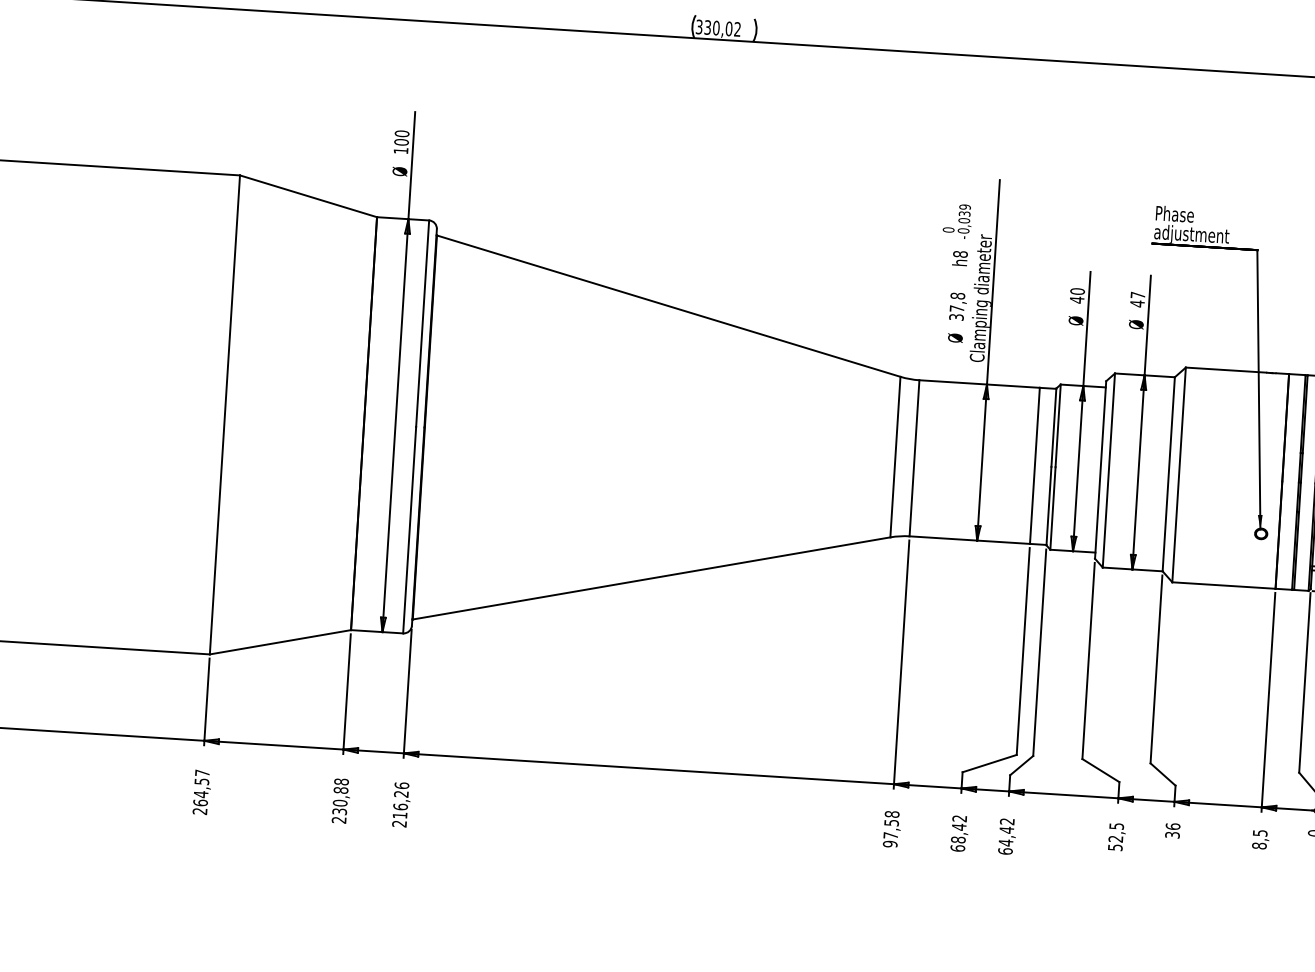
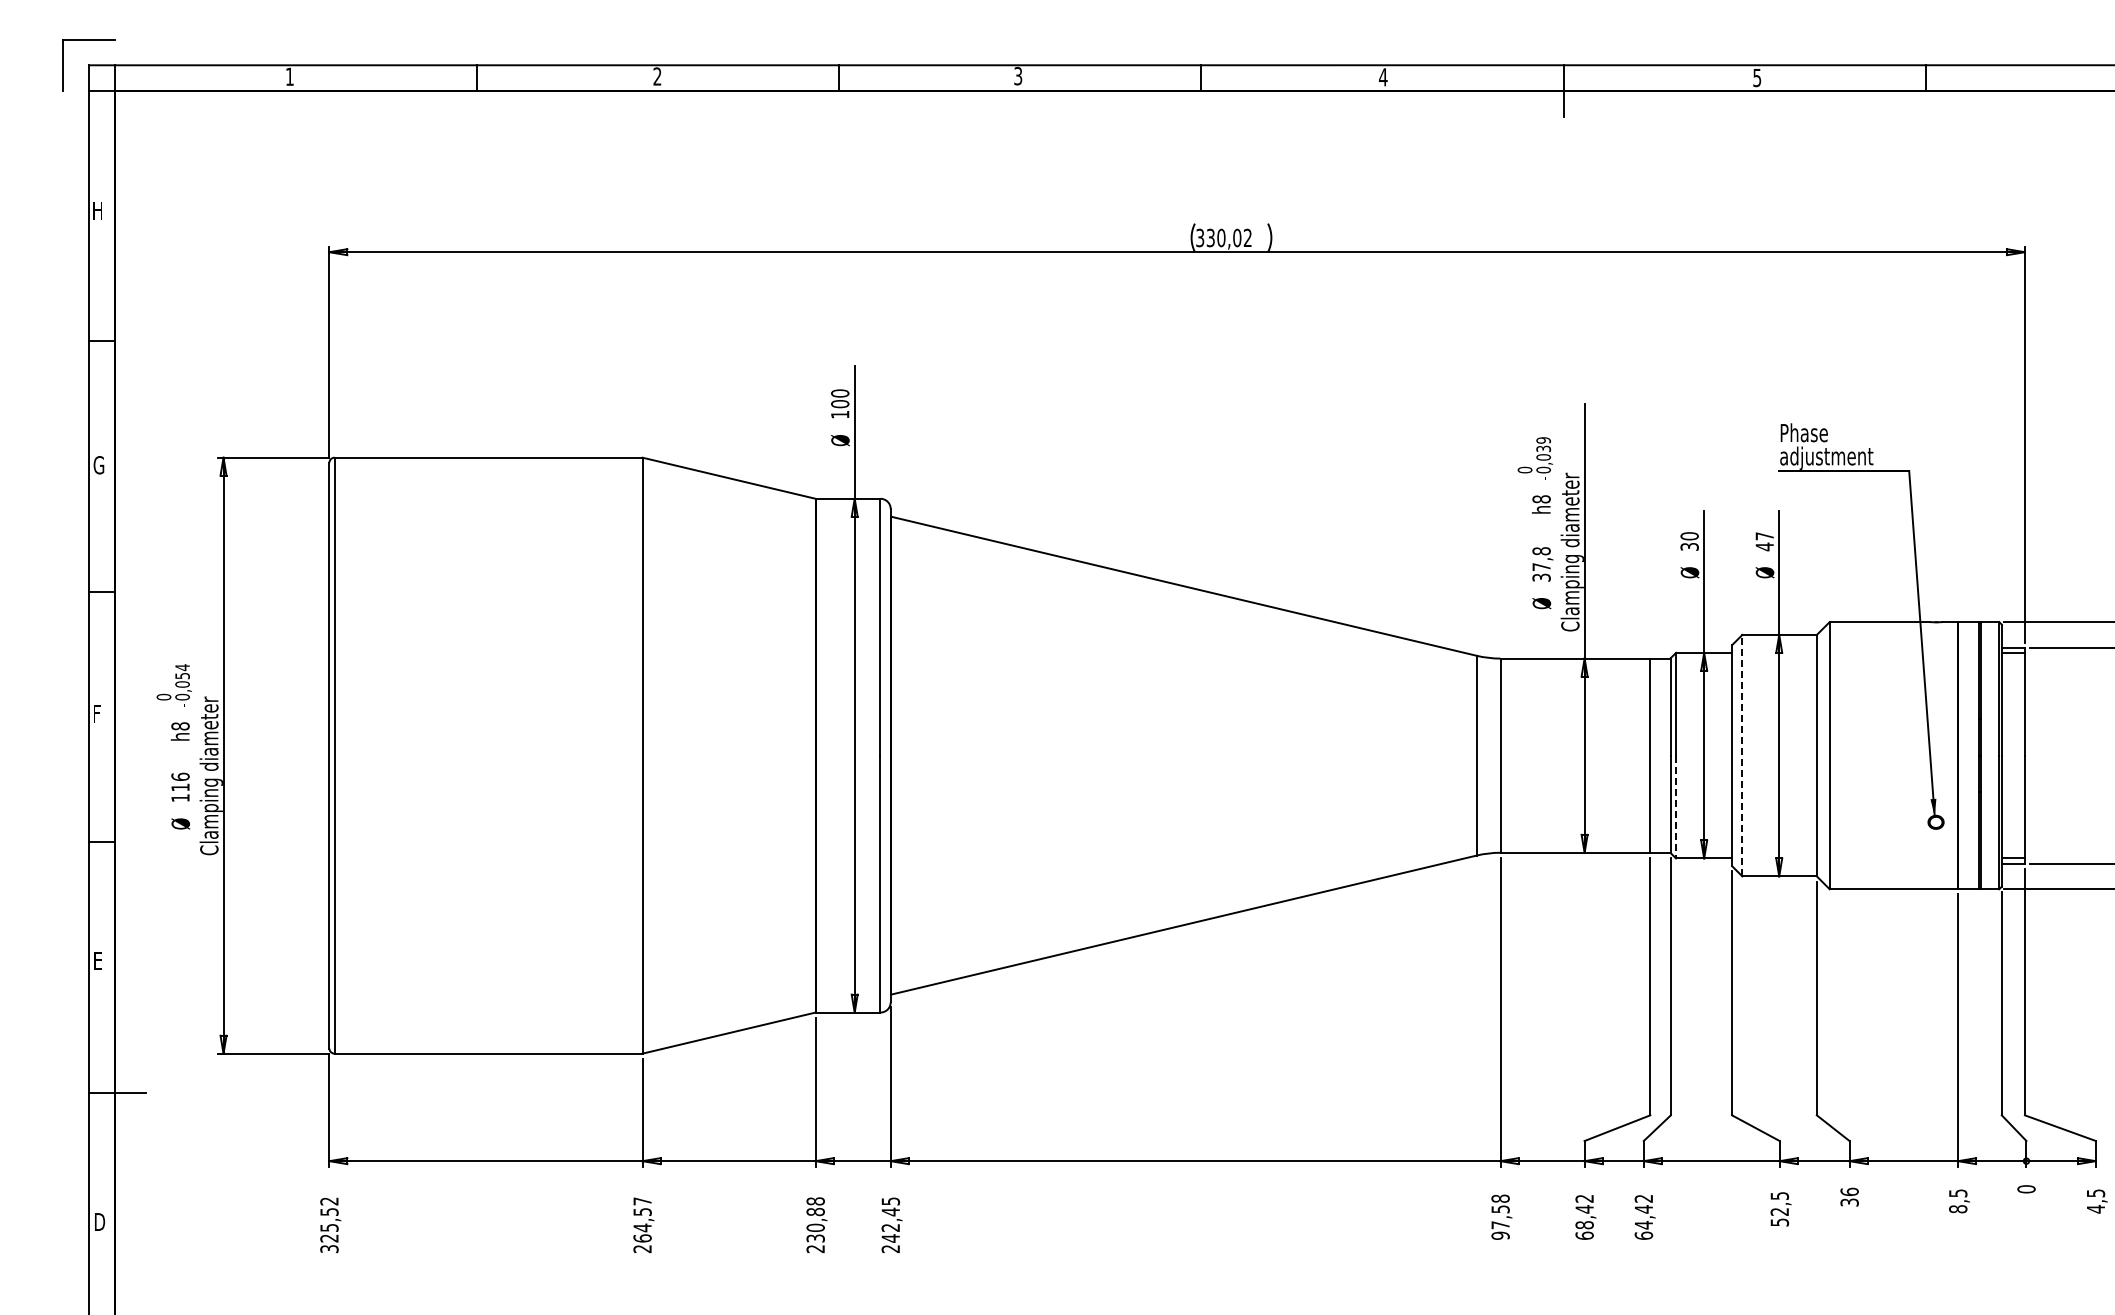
text: (1076, 299) -> (1689, 546), 40 -> 30
line: (1109, 470) -> (1742, 755), solid -> dashed
line: (1053, 508) -> (1676, 807), solid -> dashed
text: (400, 800) -> (890, 1219), 216,26 -> 242,45

